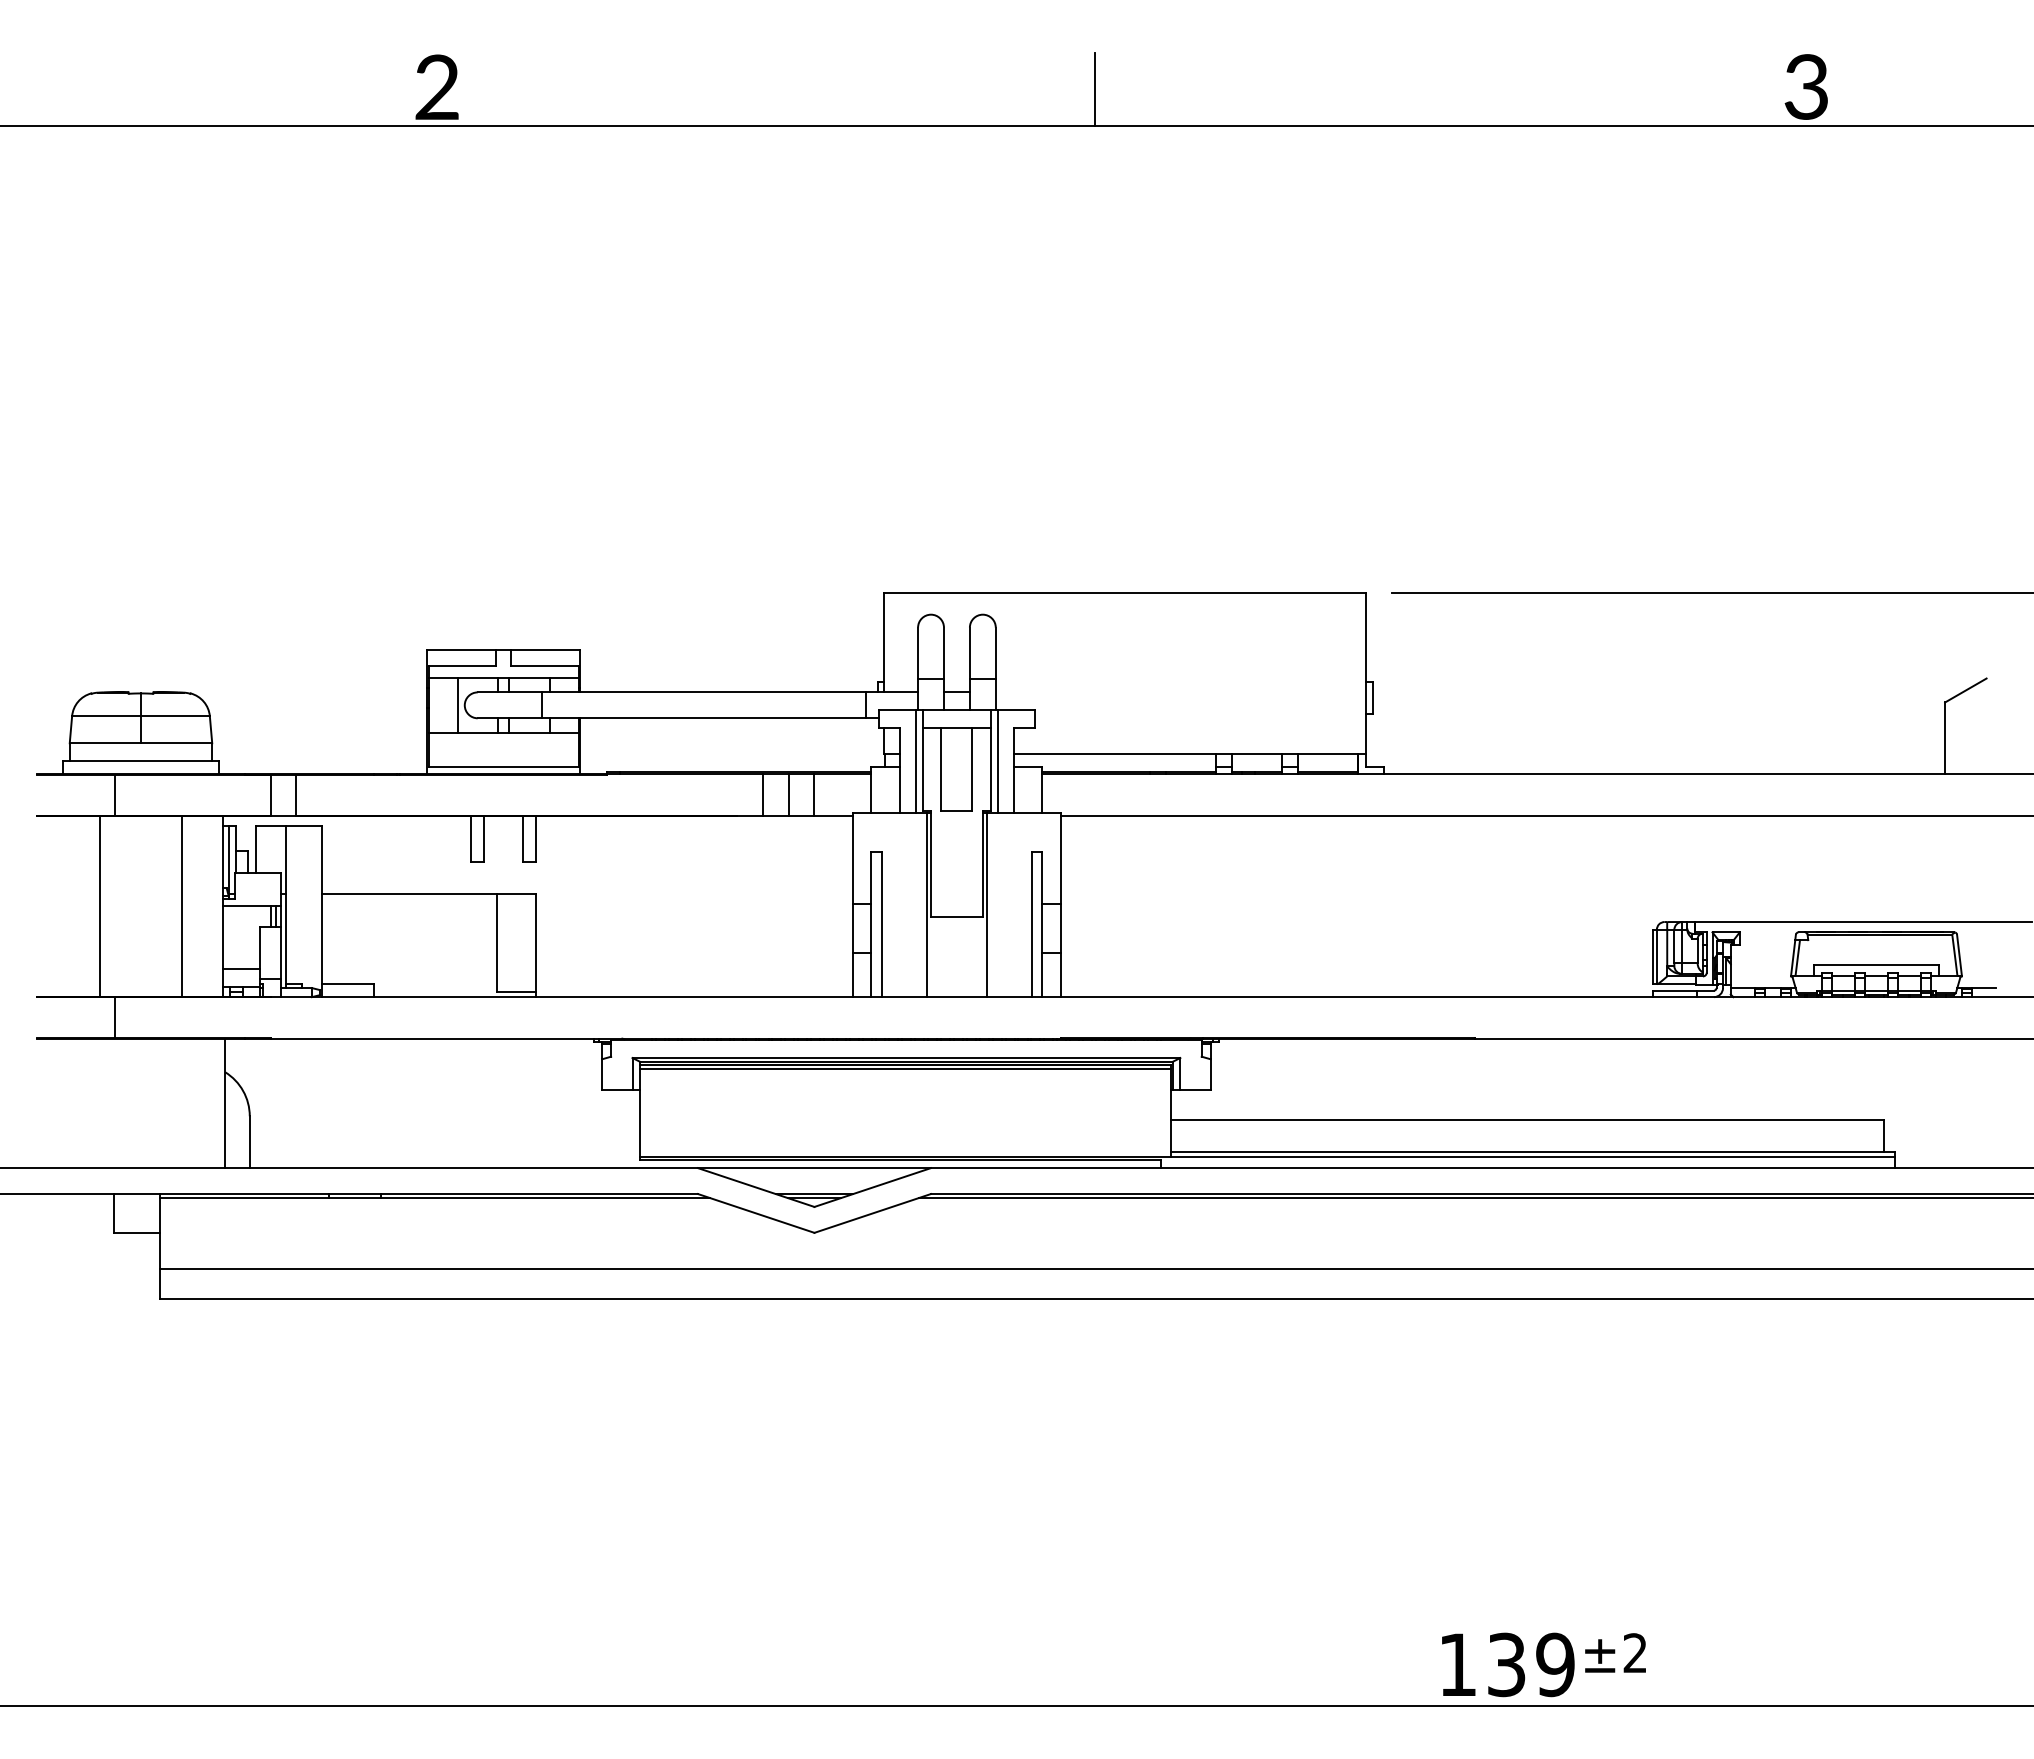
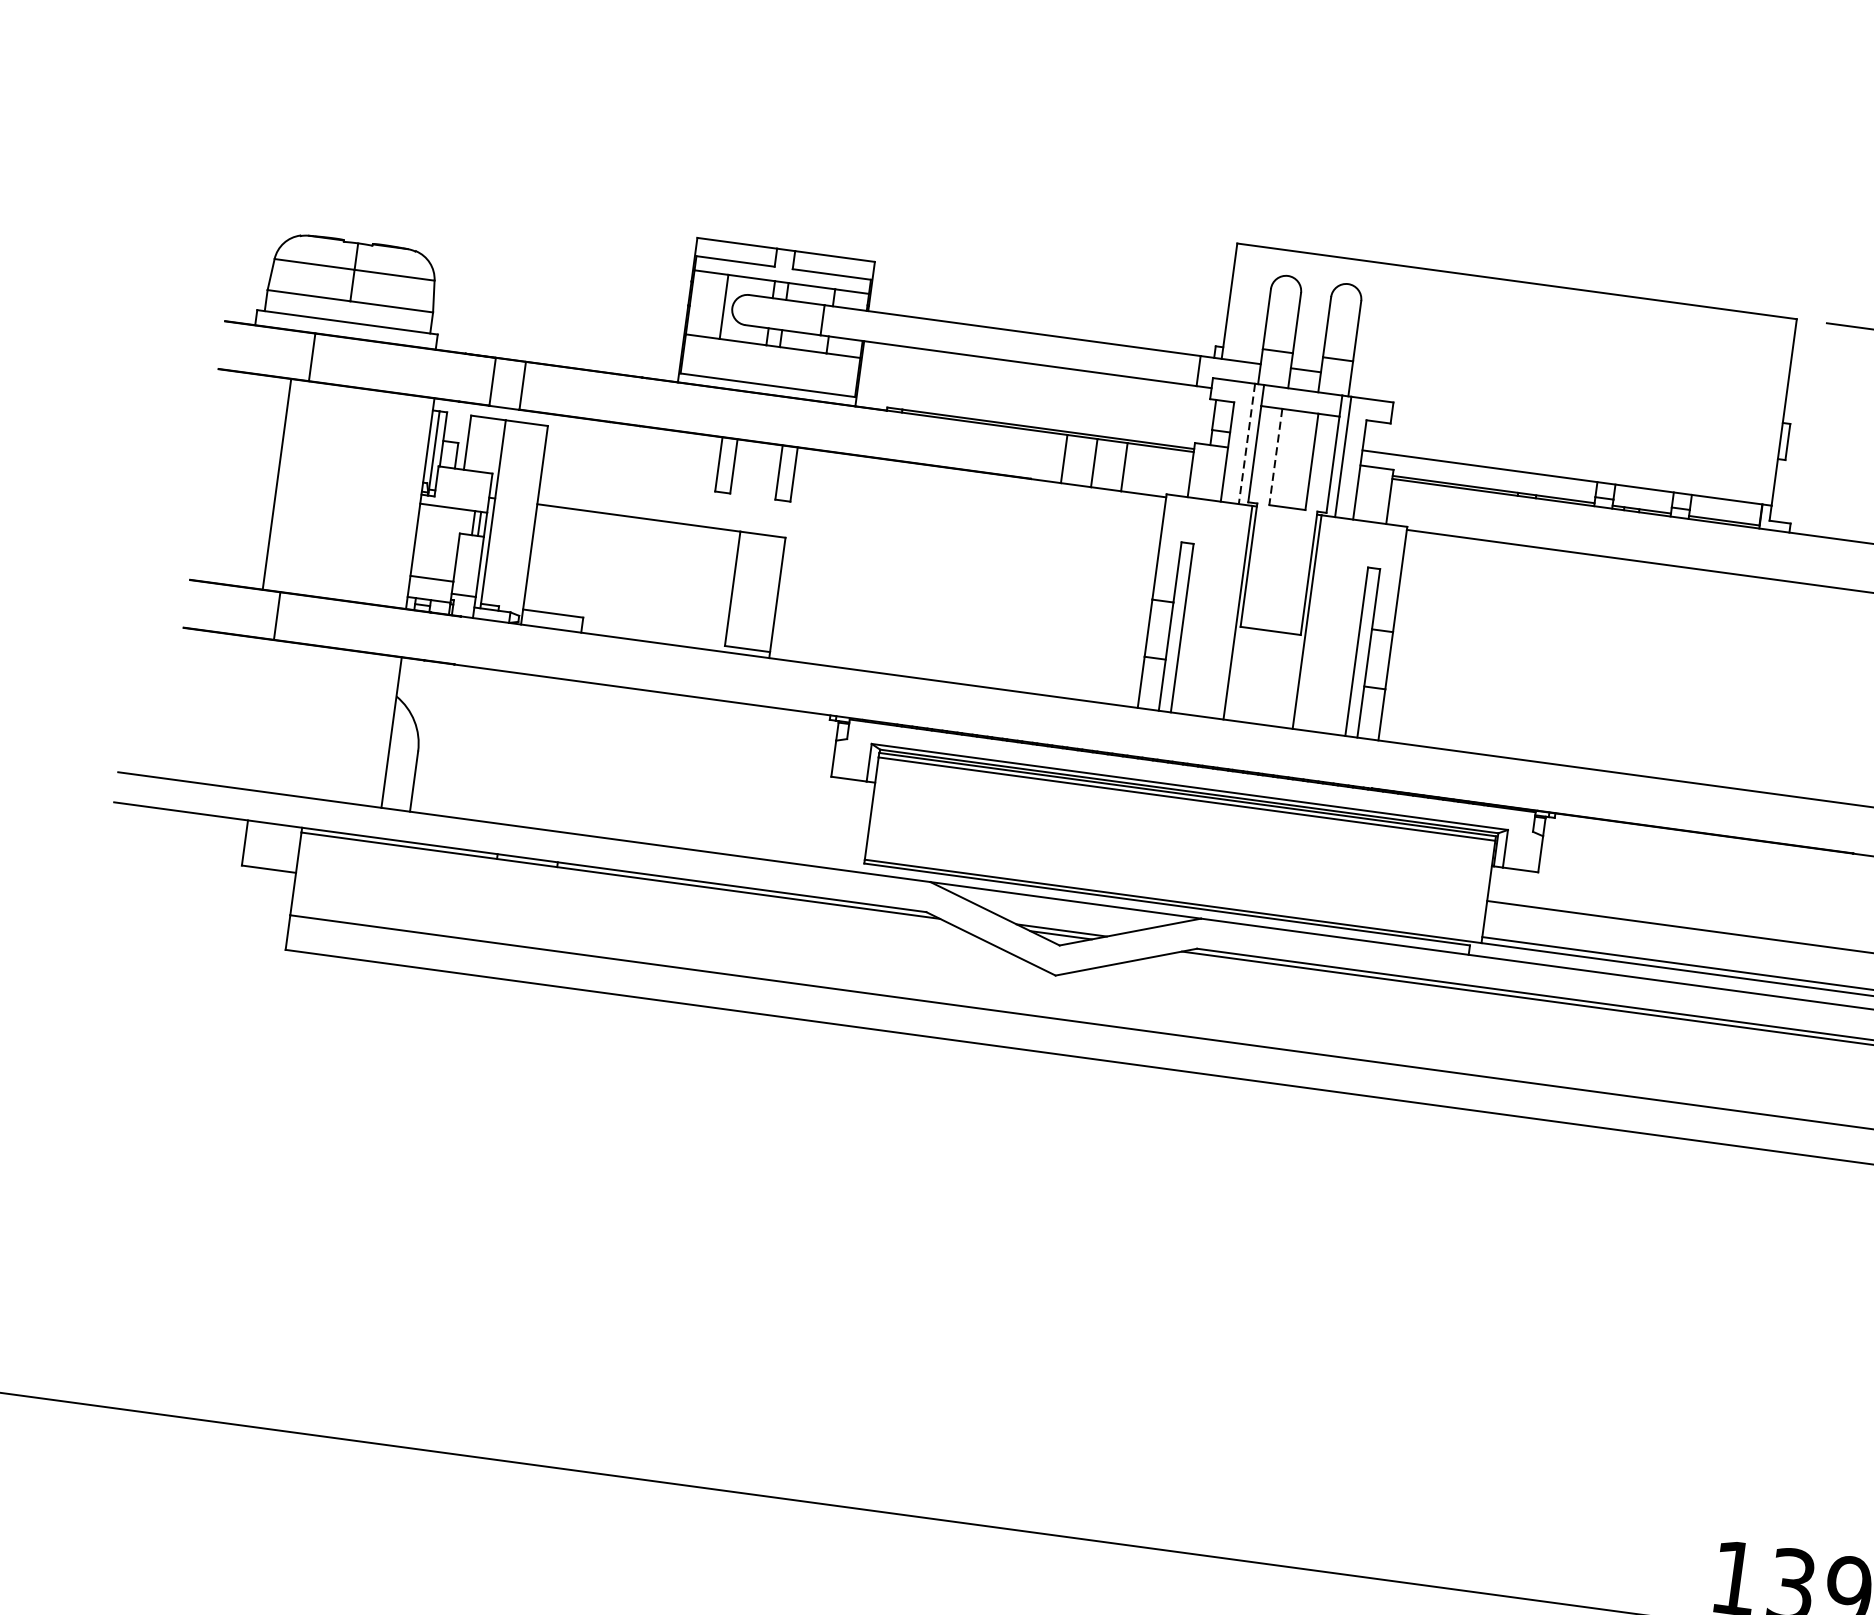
line: (915, 761) -> (1246, 444), solid -> dashed
line: (941, 769) -> (1275, 457), solid -> dashed
line: (182, 906) -> (372, 497), removed

